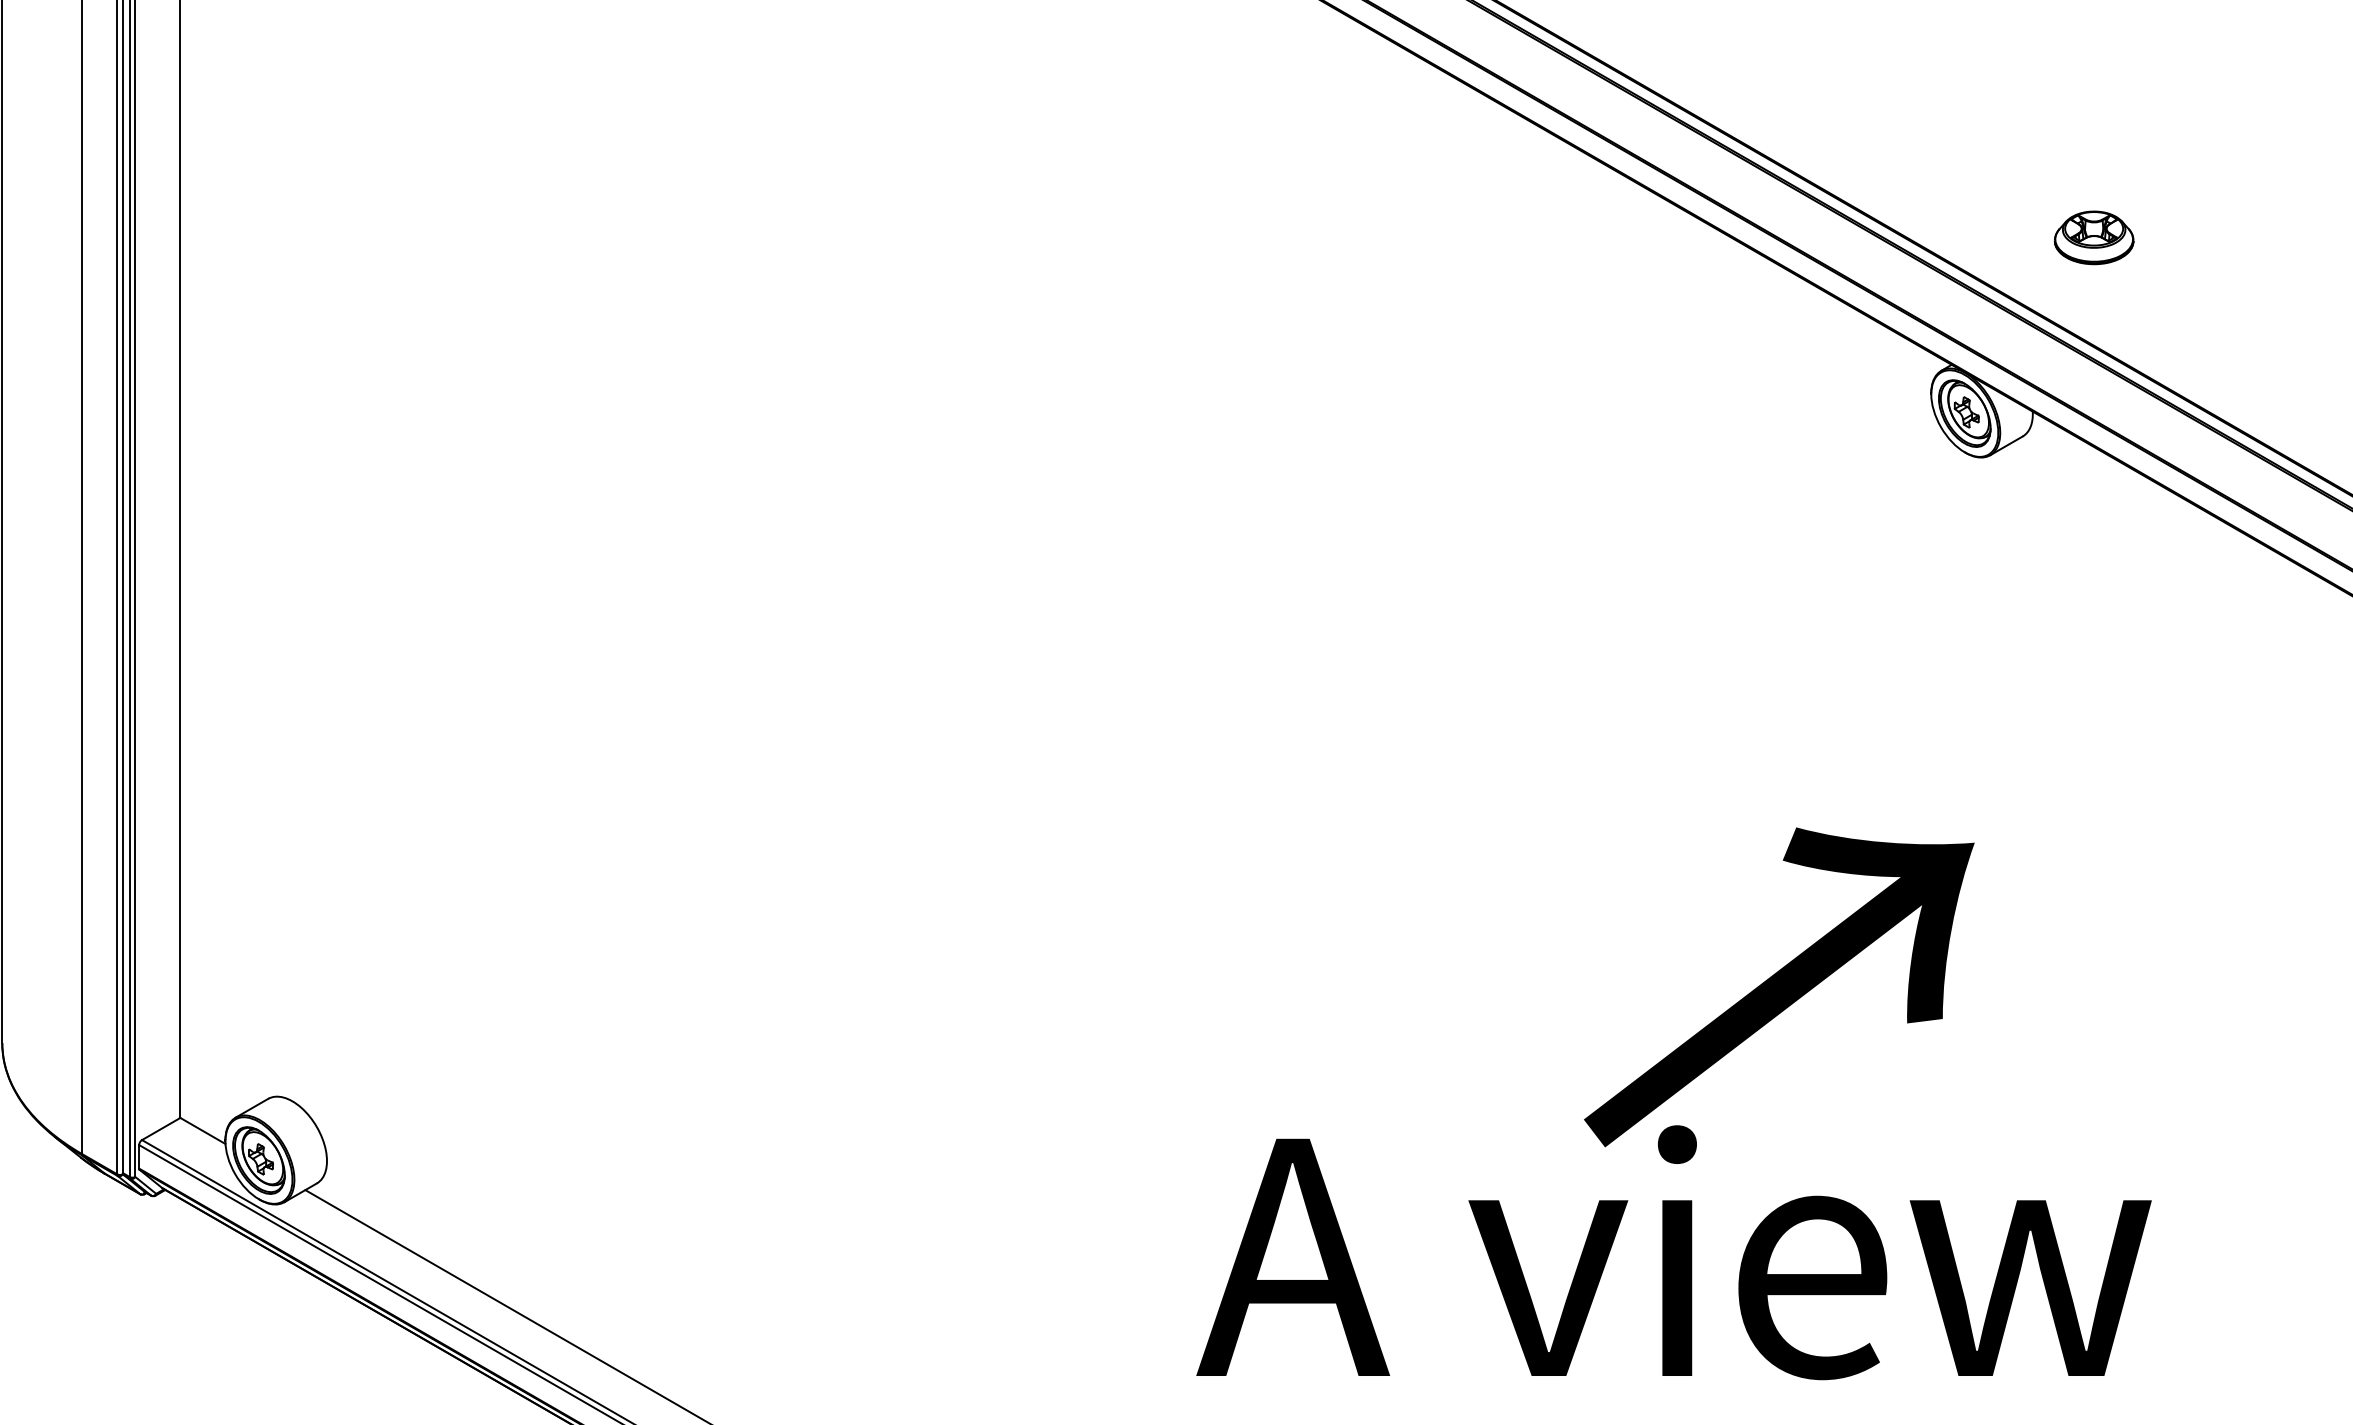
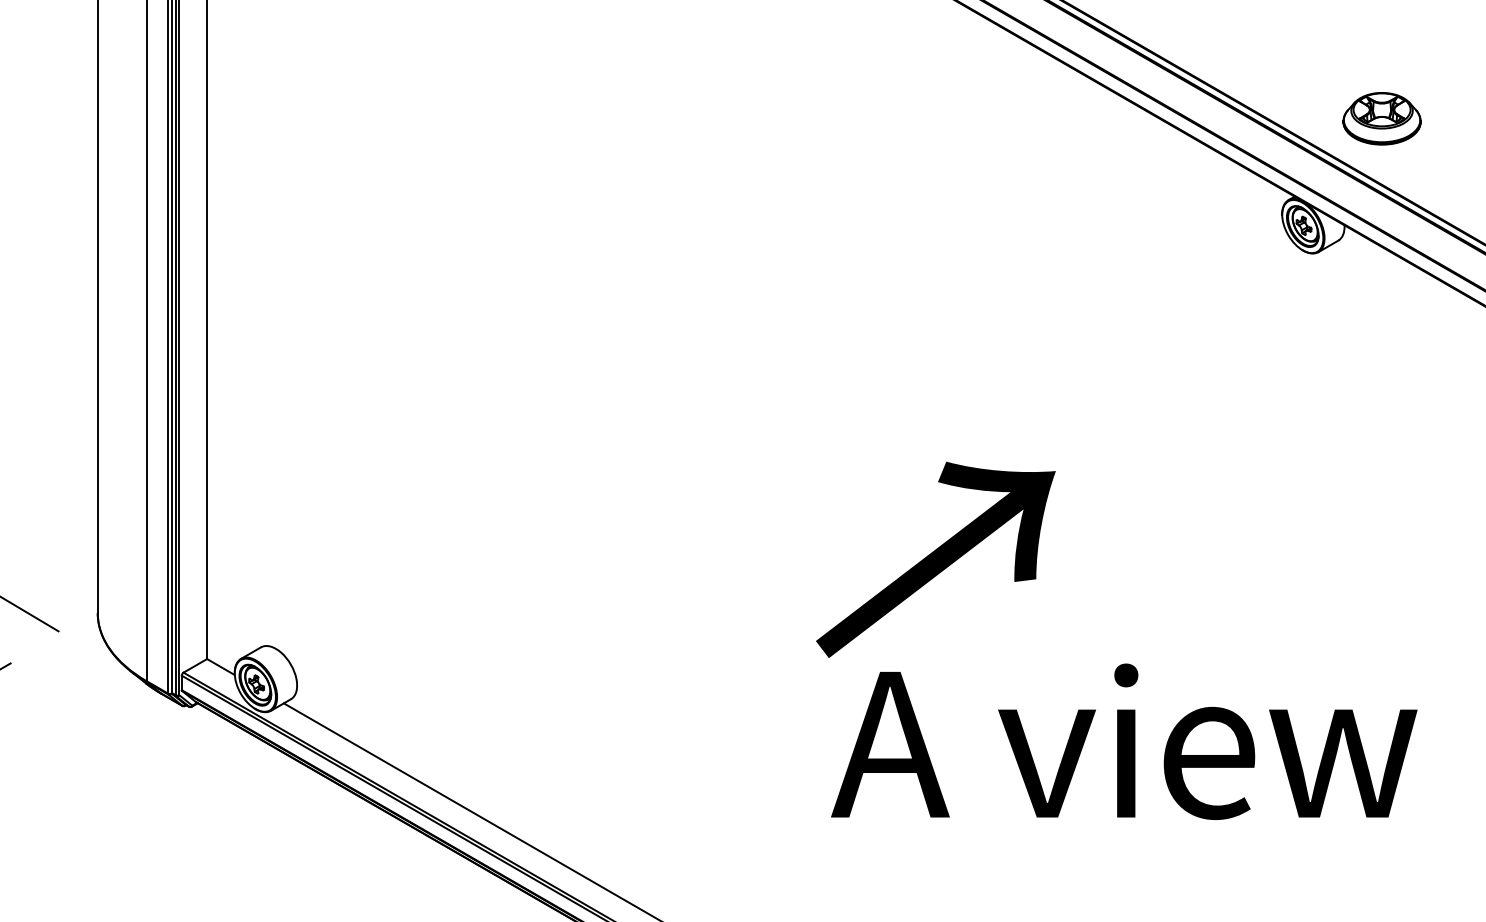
part: (2094, 237) -> (1382, 118), size x1.6
text: (1778, 986) -> (935, 559), moved

